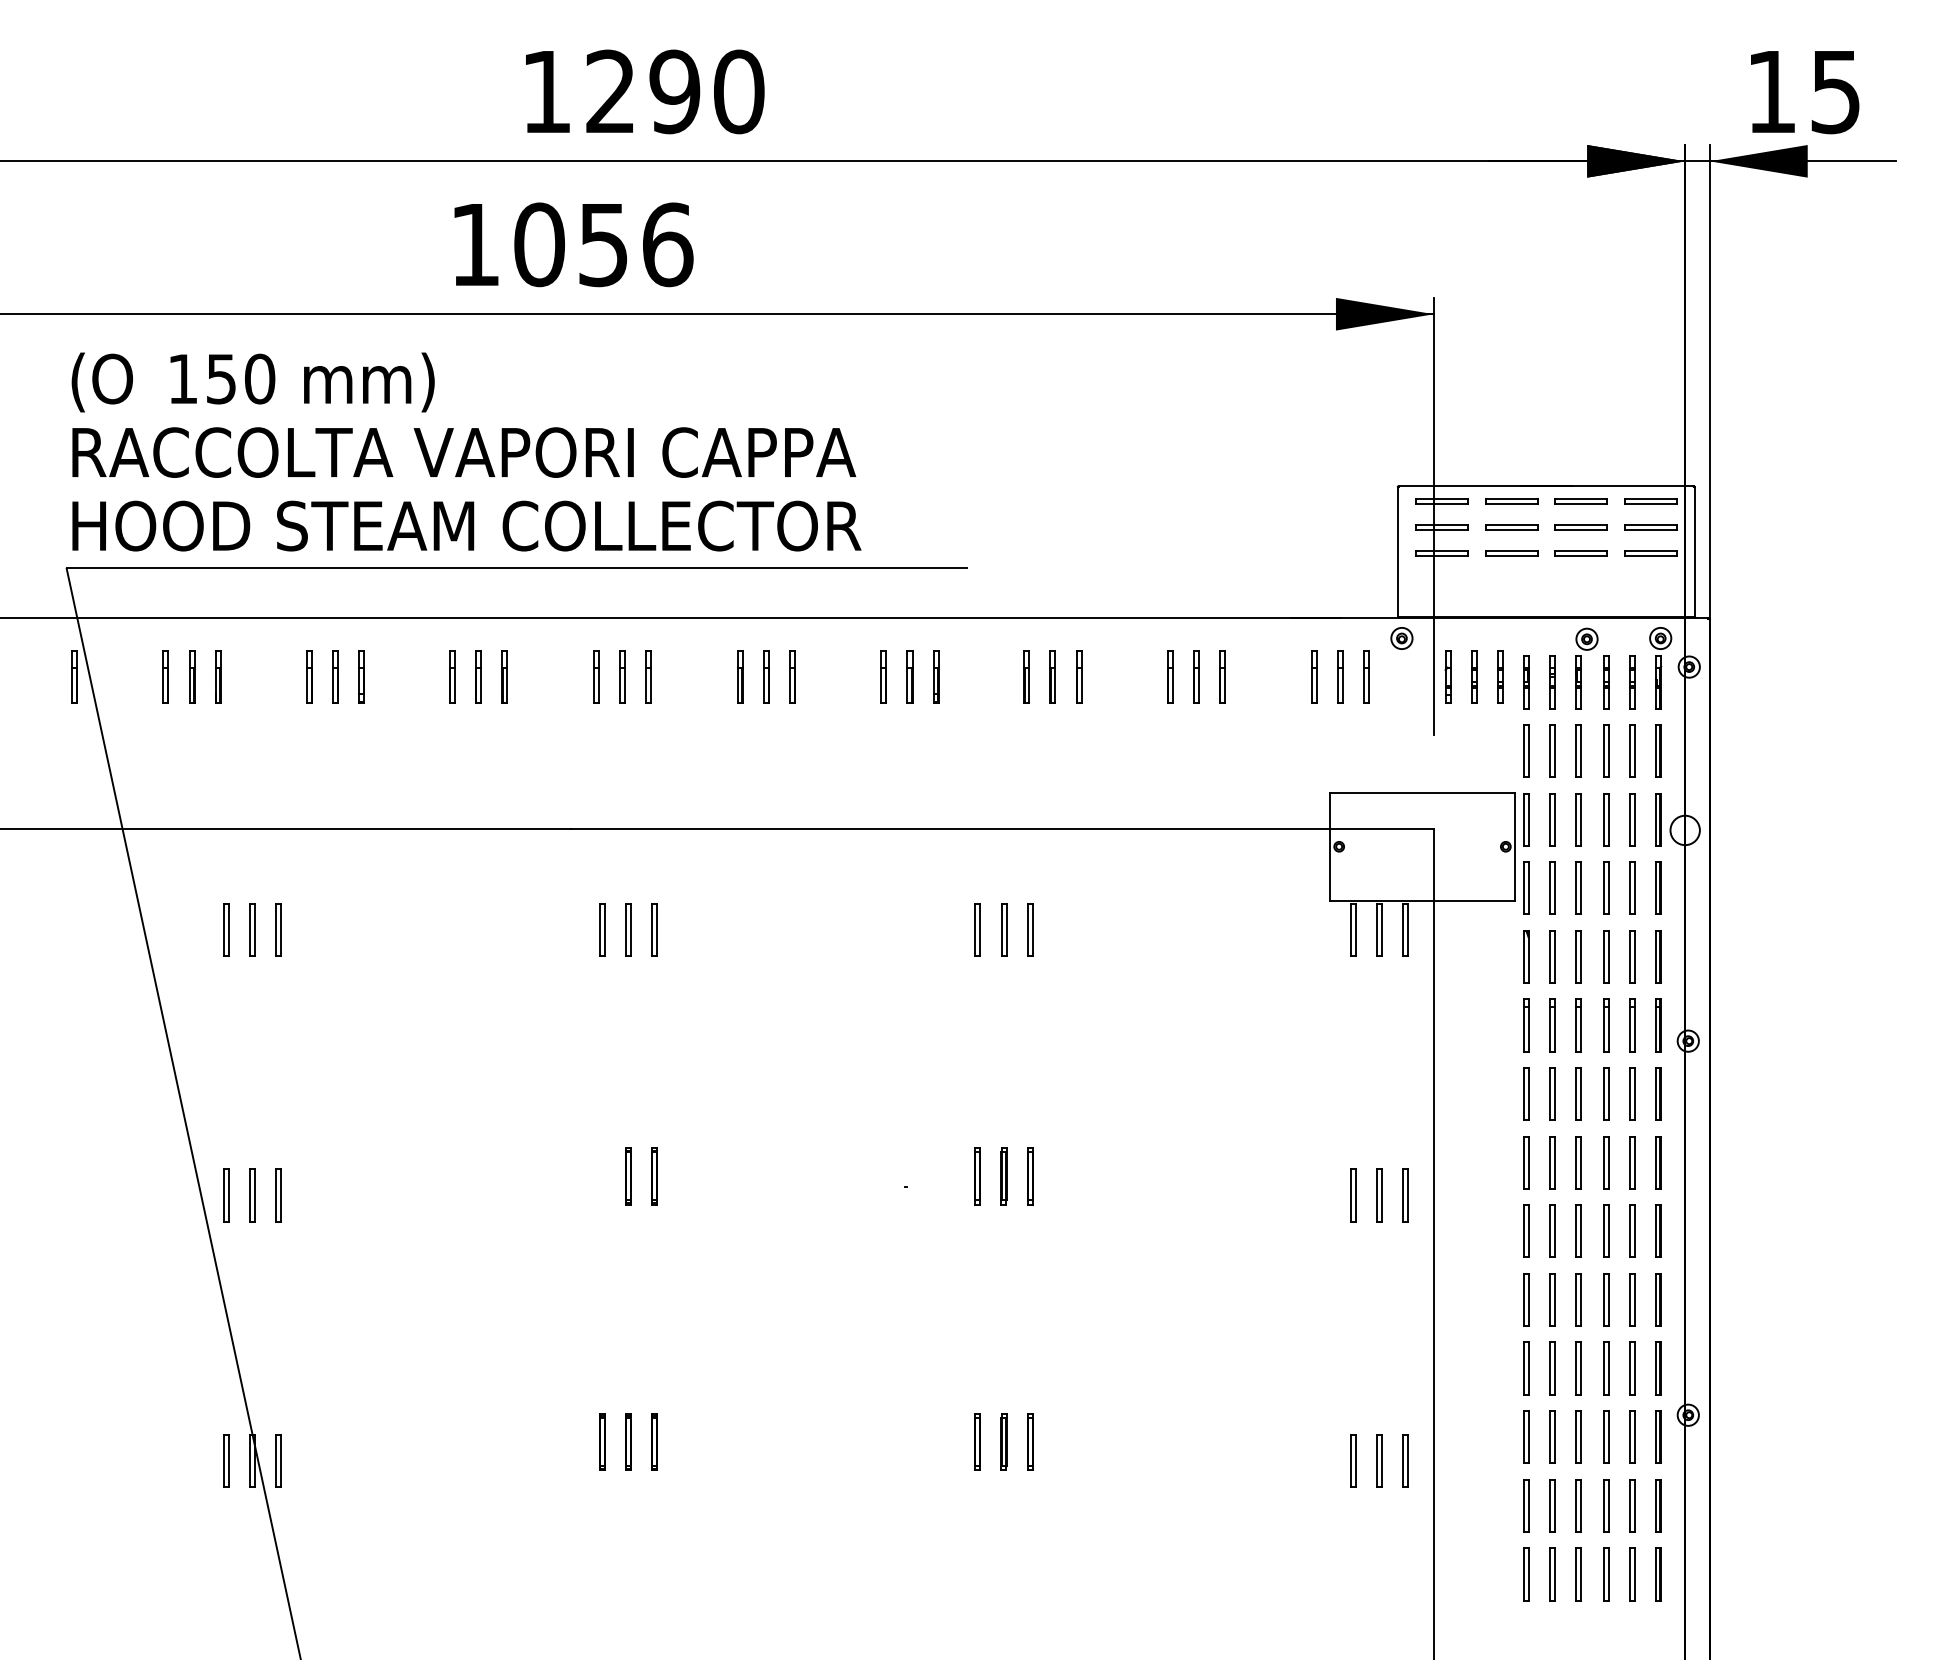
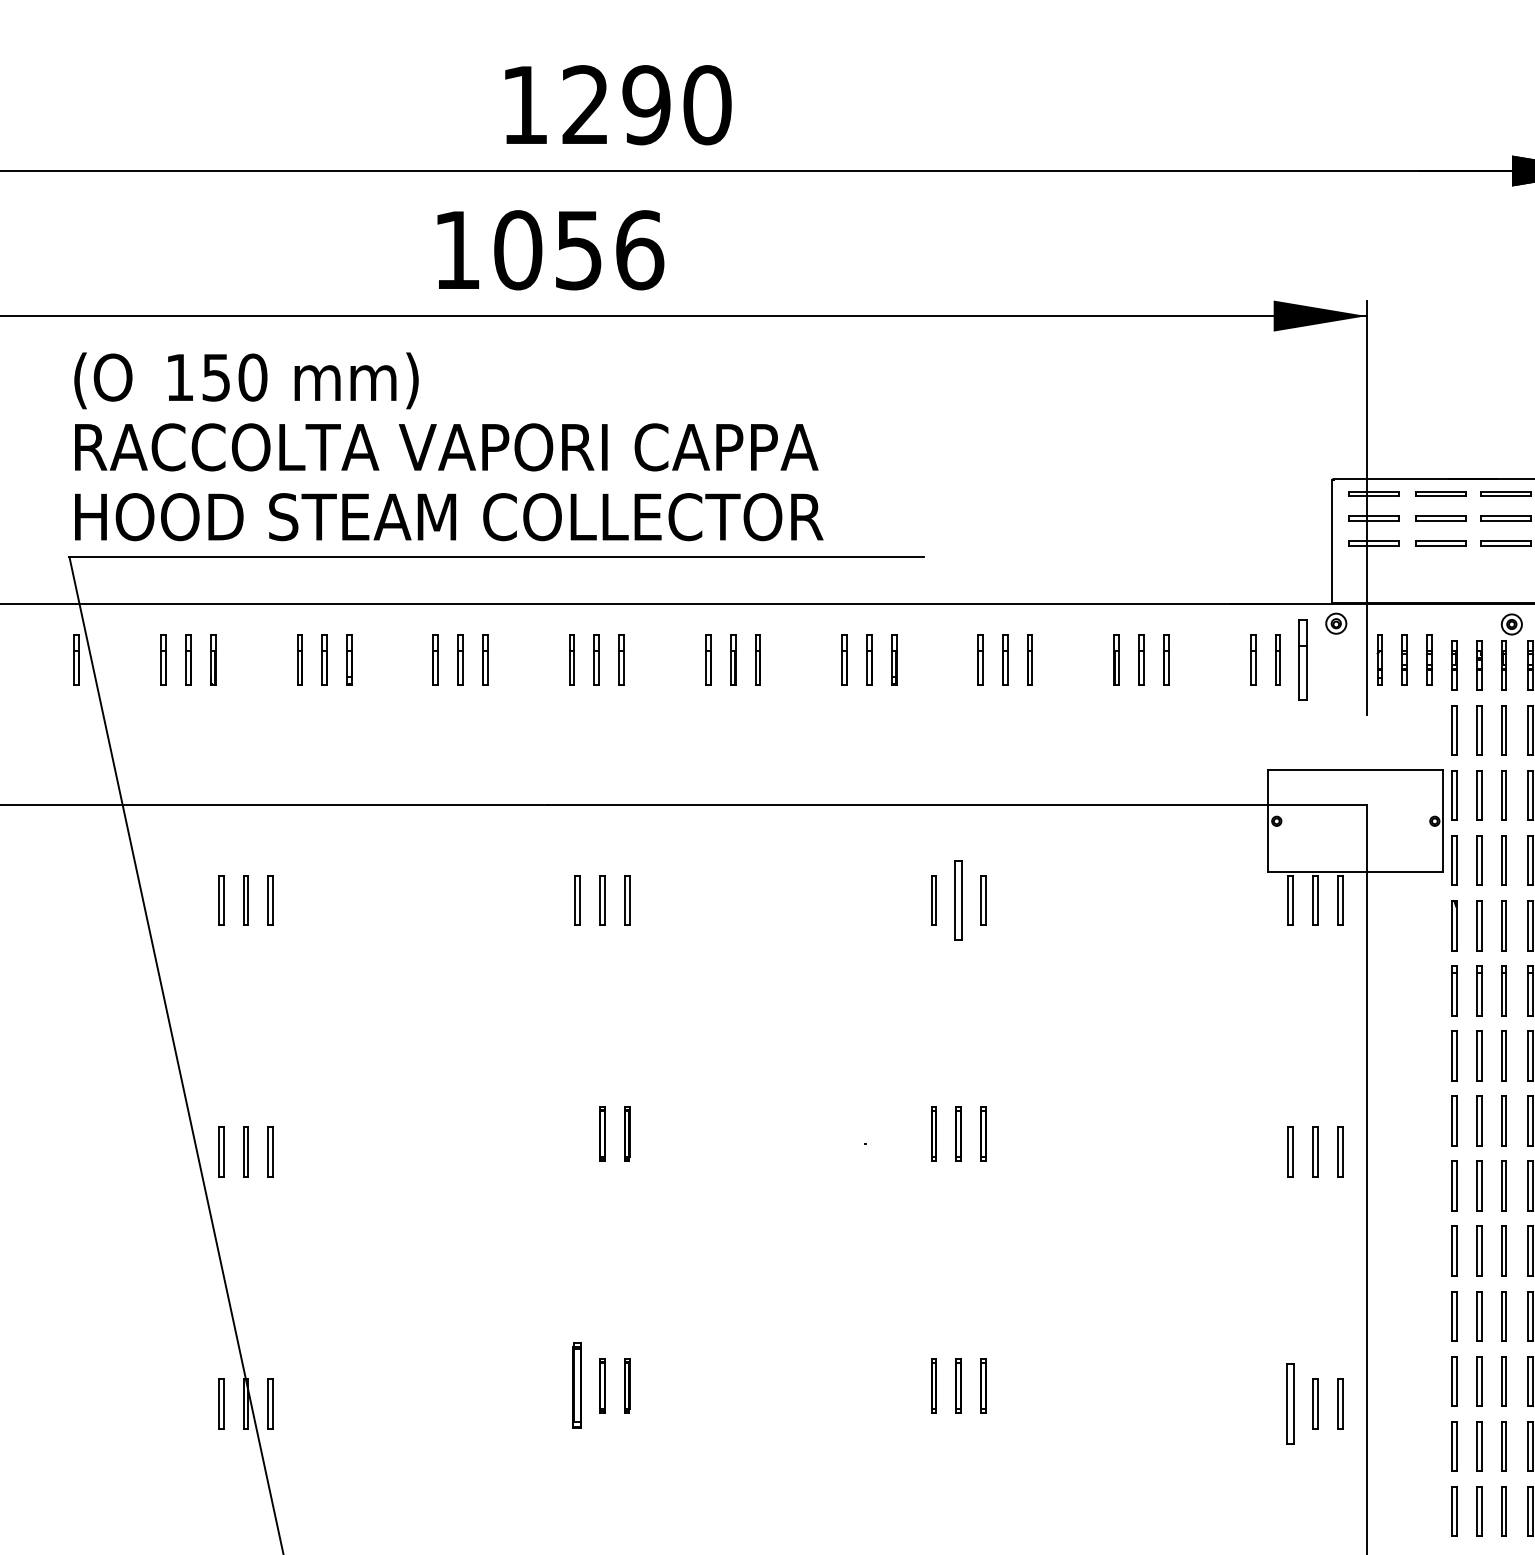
part: (1366, 676) -> (1302, 659), size x1.6
part: (1004, 929) -> (959, 899), size x1.6
part: (602, 1441) -> (577, 1385), size x1.6
part: (1353, 1460) -> (1290, 1403), size x1.6

